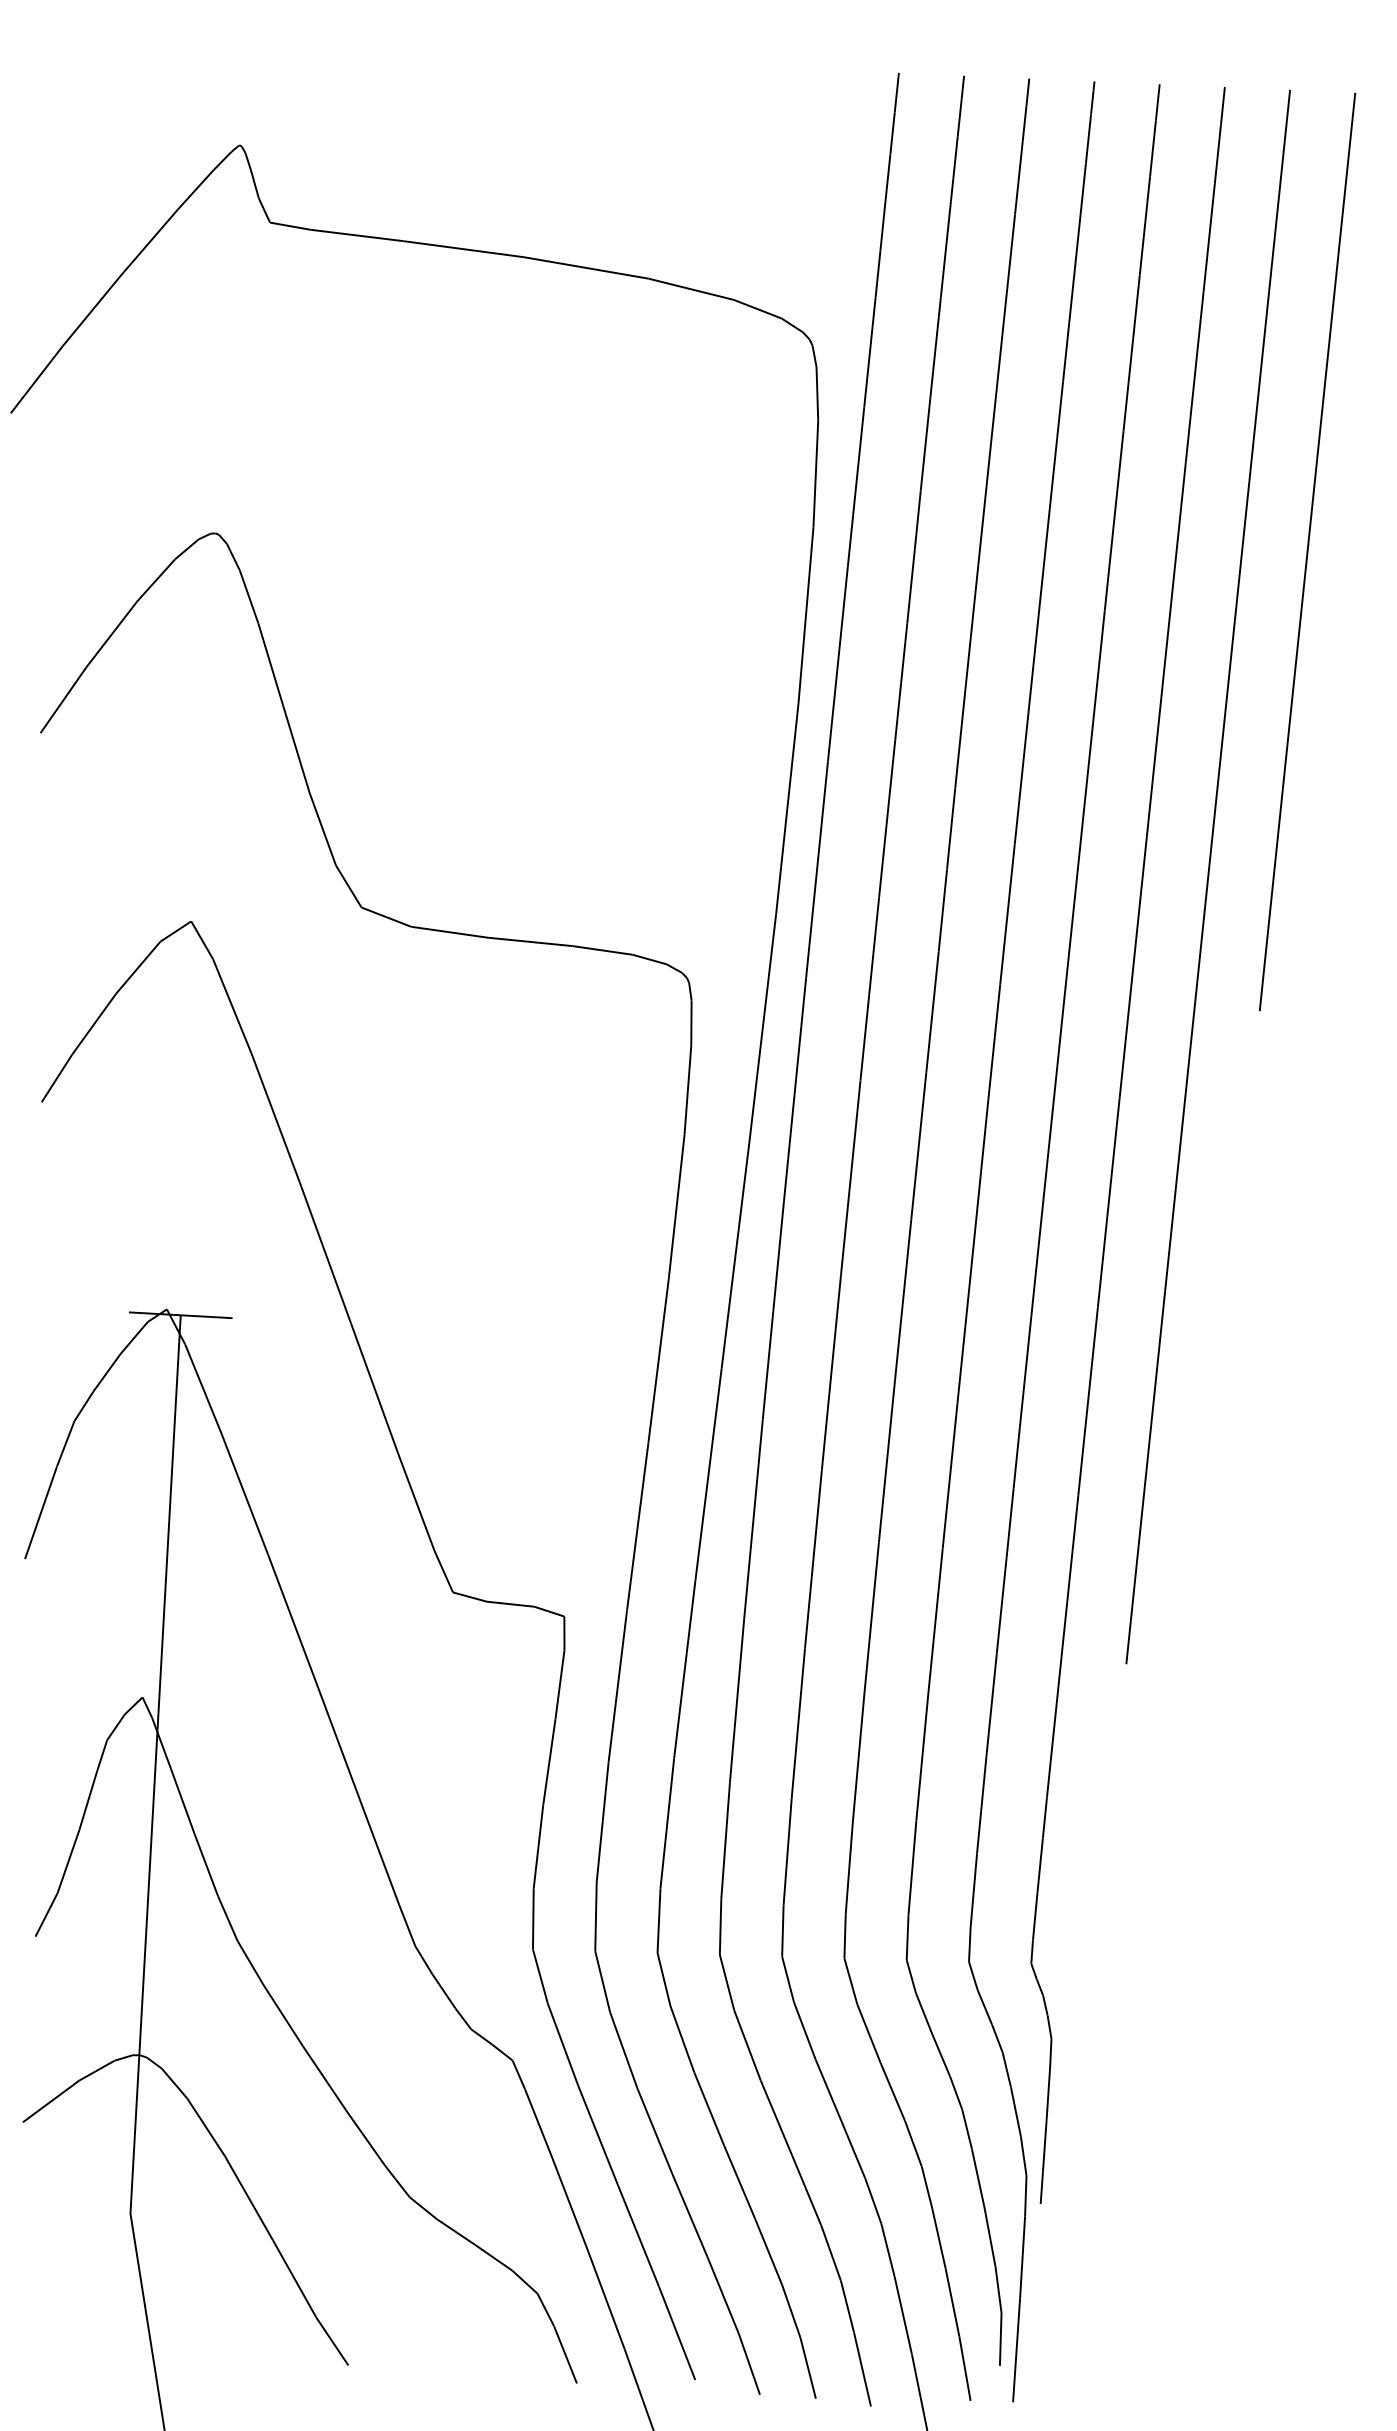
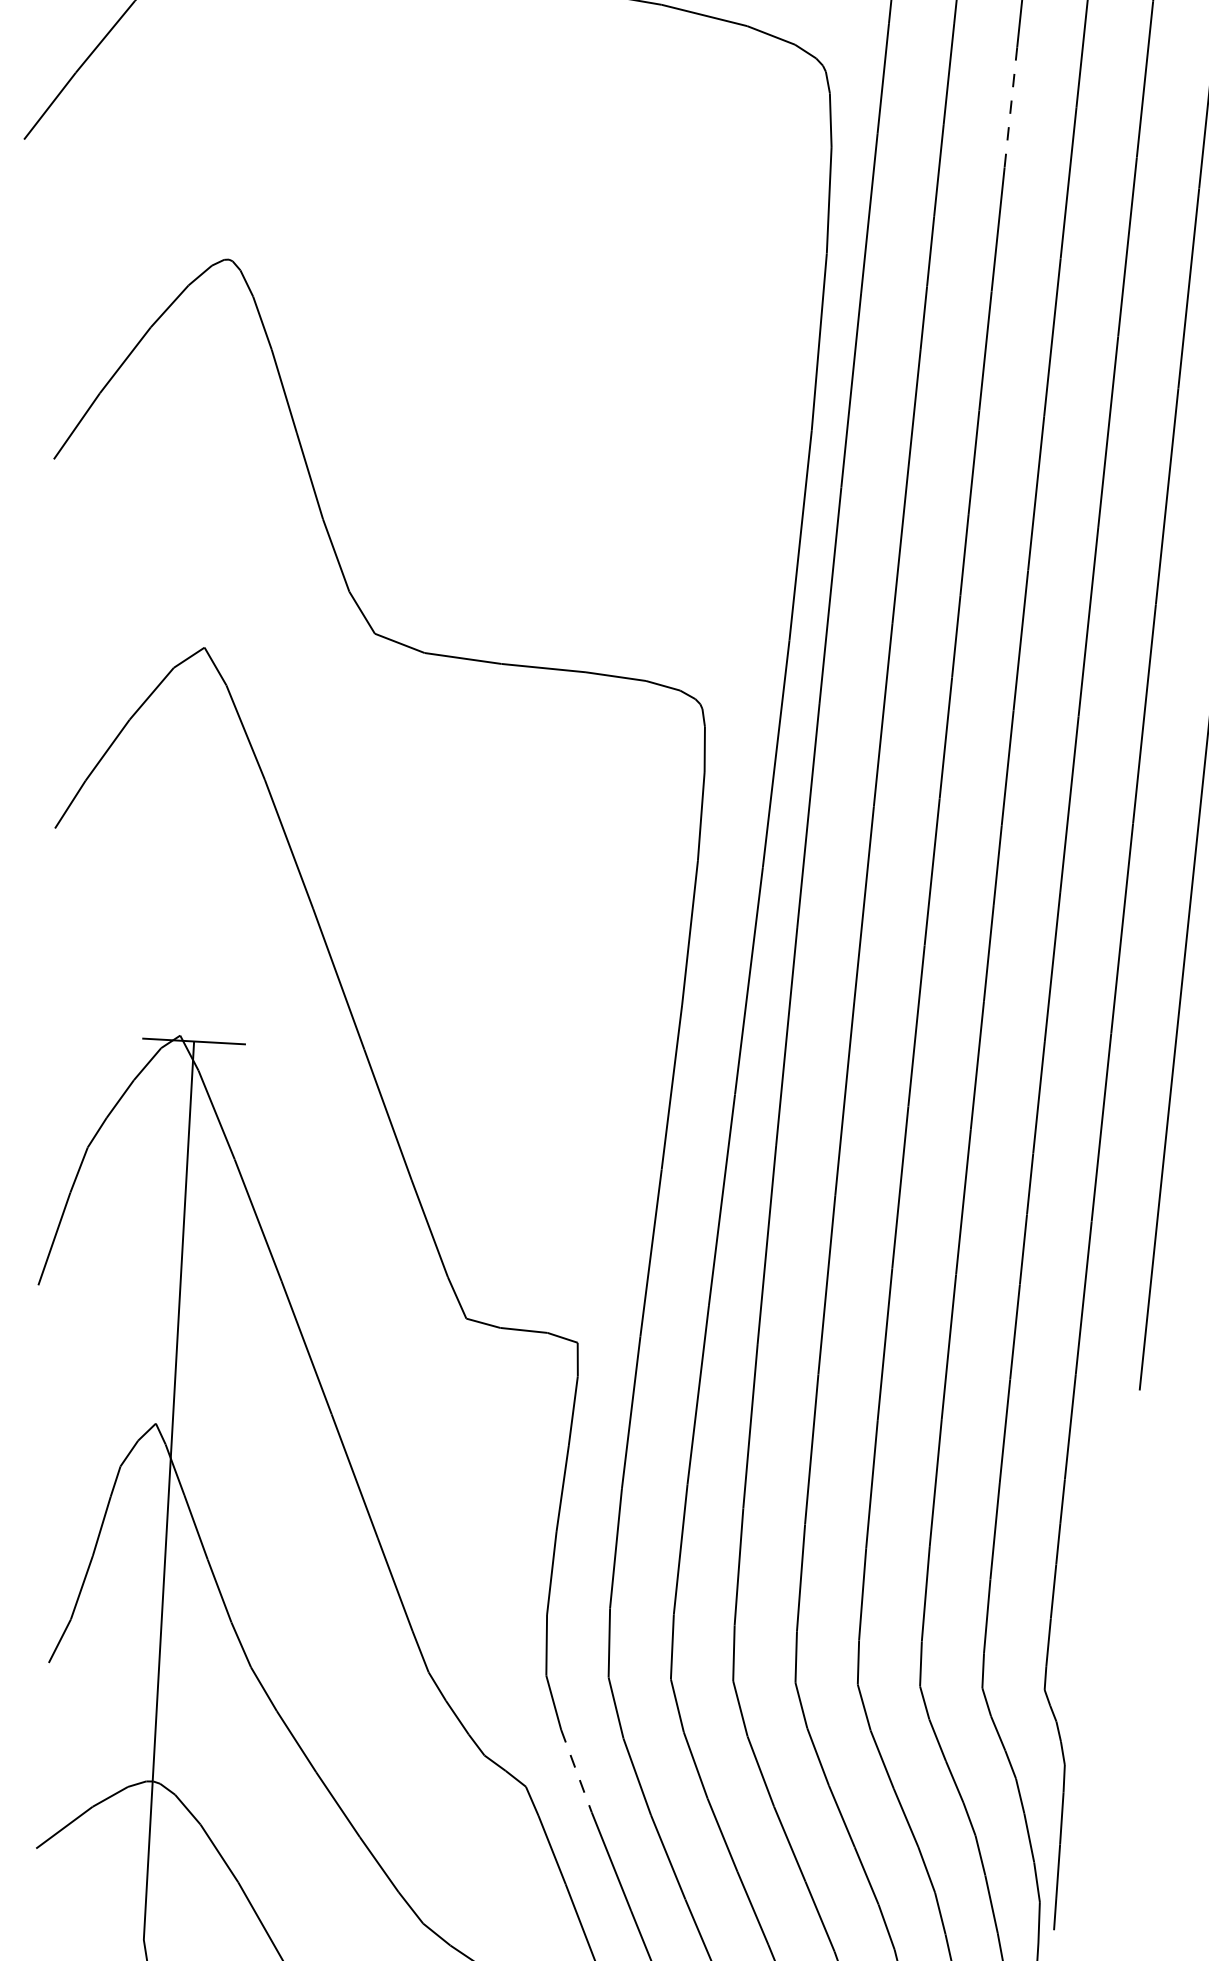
line: (997, 381) -> (1010, 107), solid -> dashed
line: (563, 2045) -> (576, 1771), solid -> dashed

